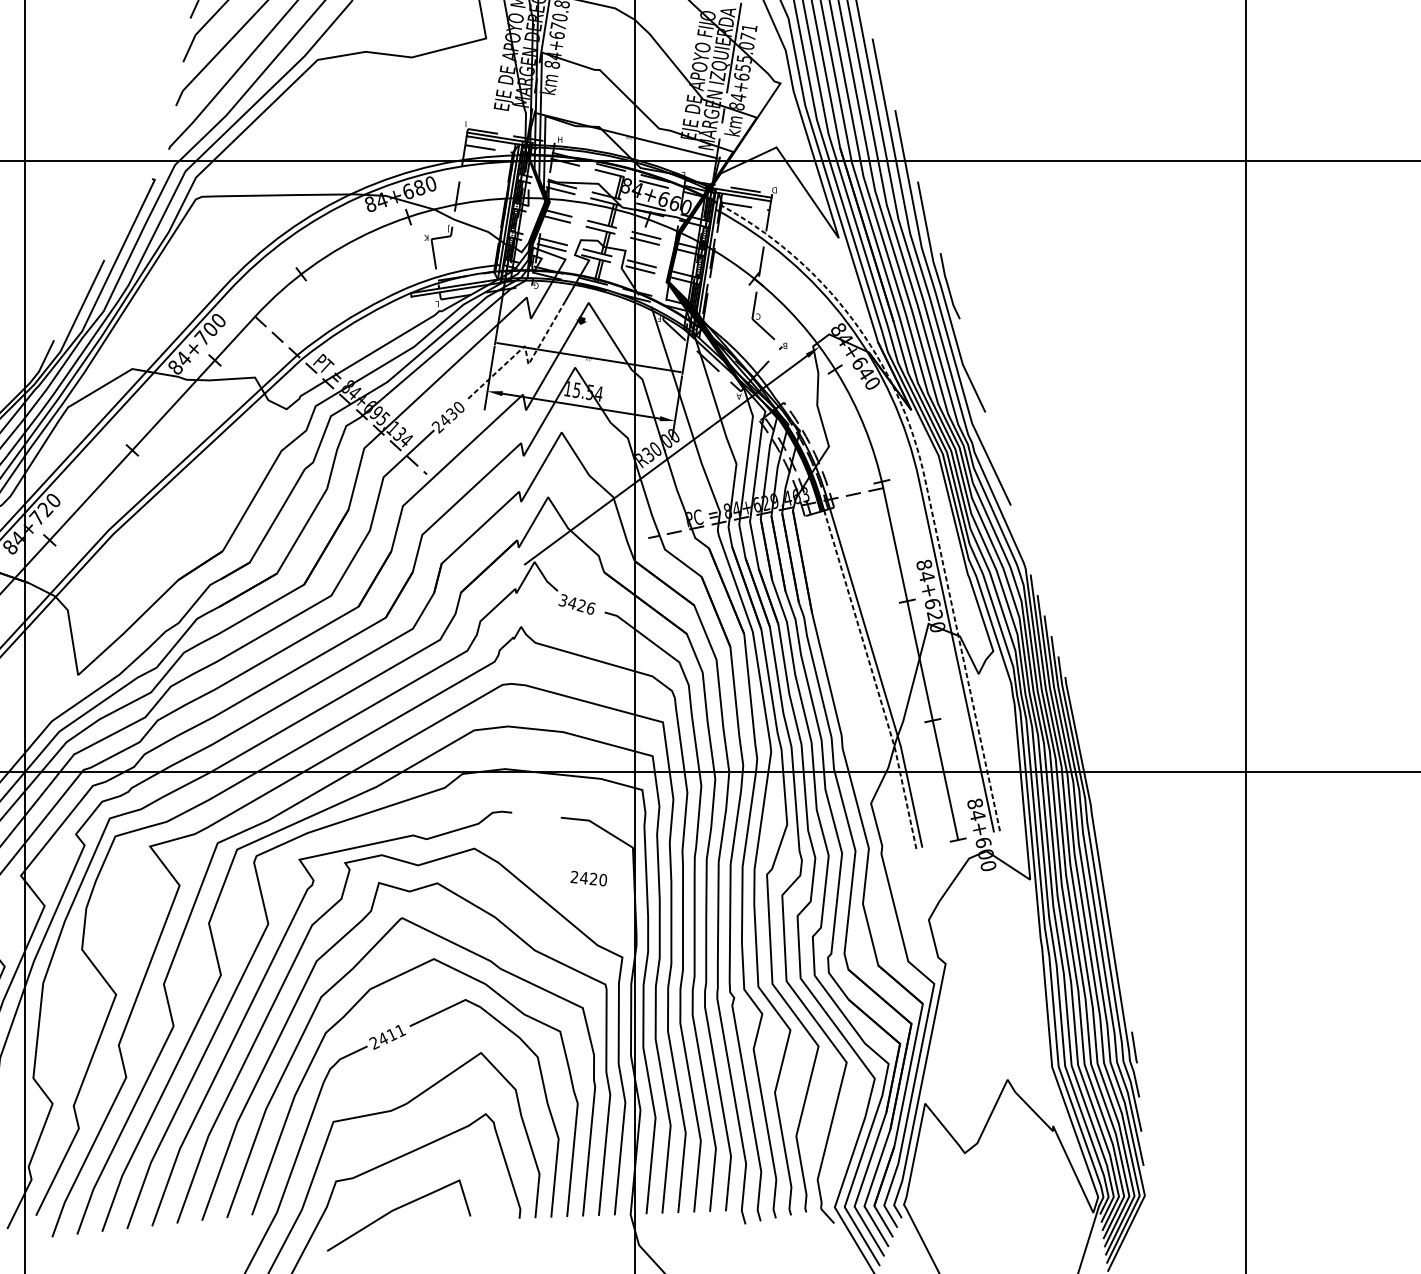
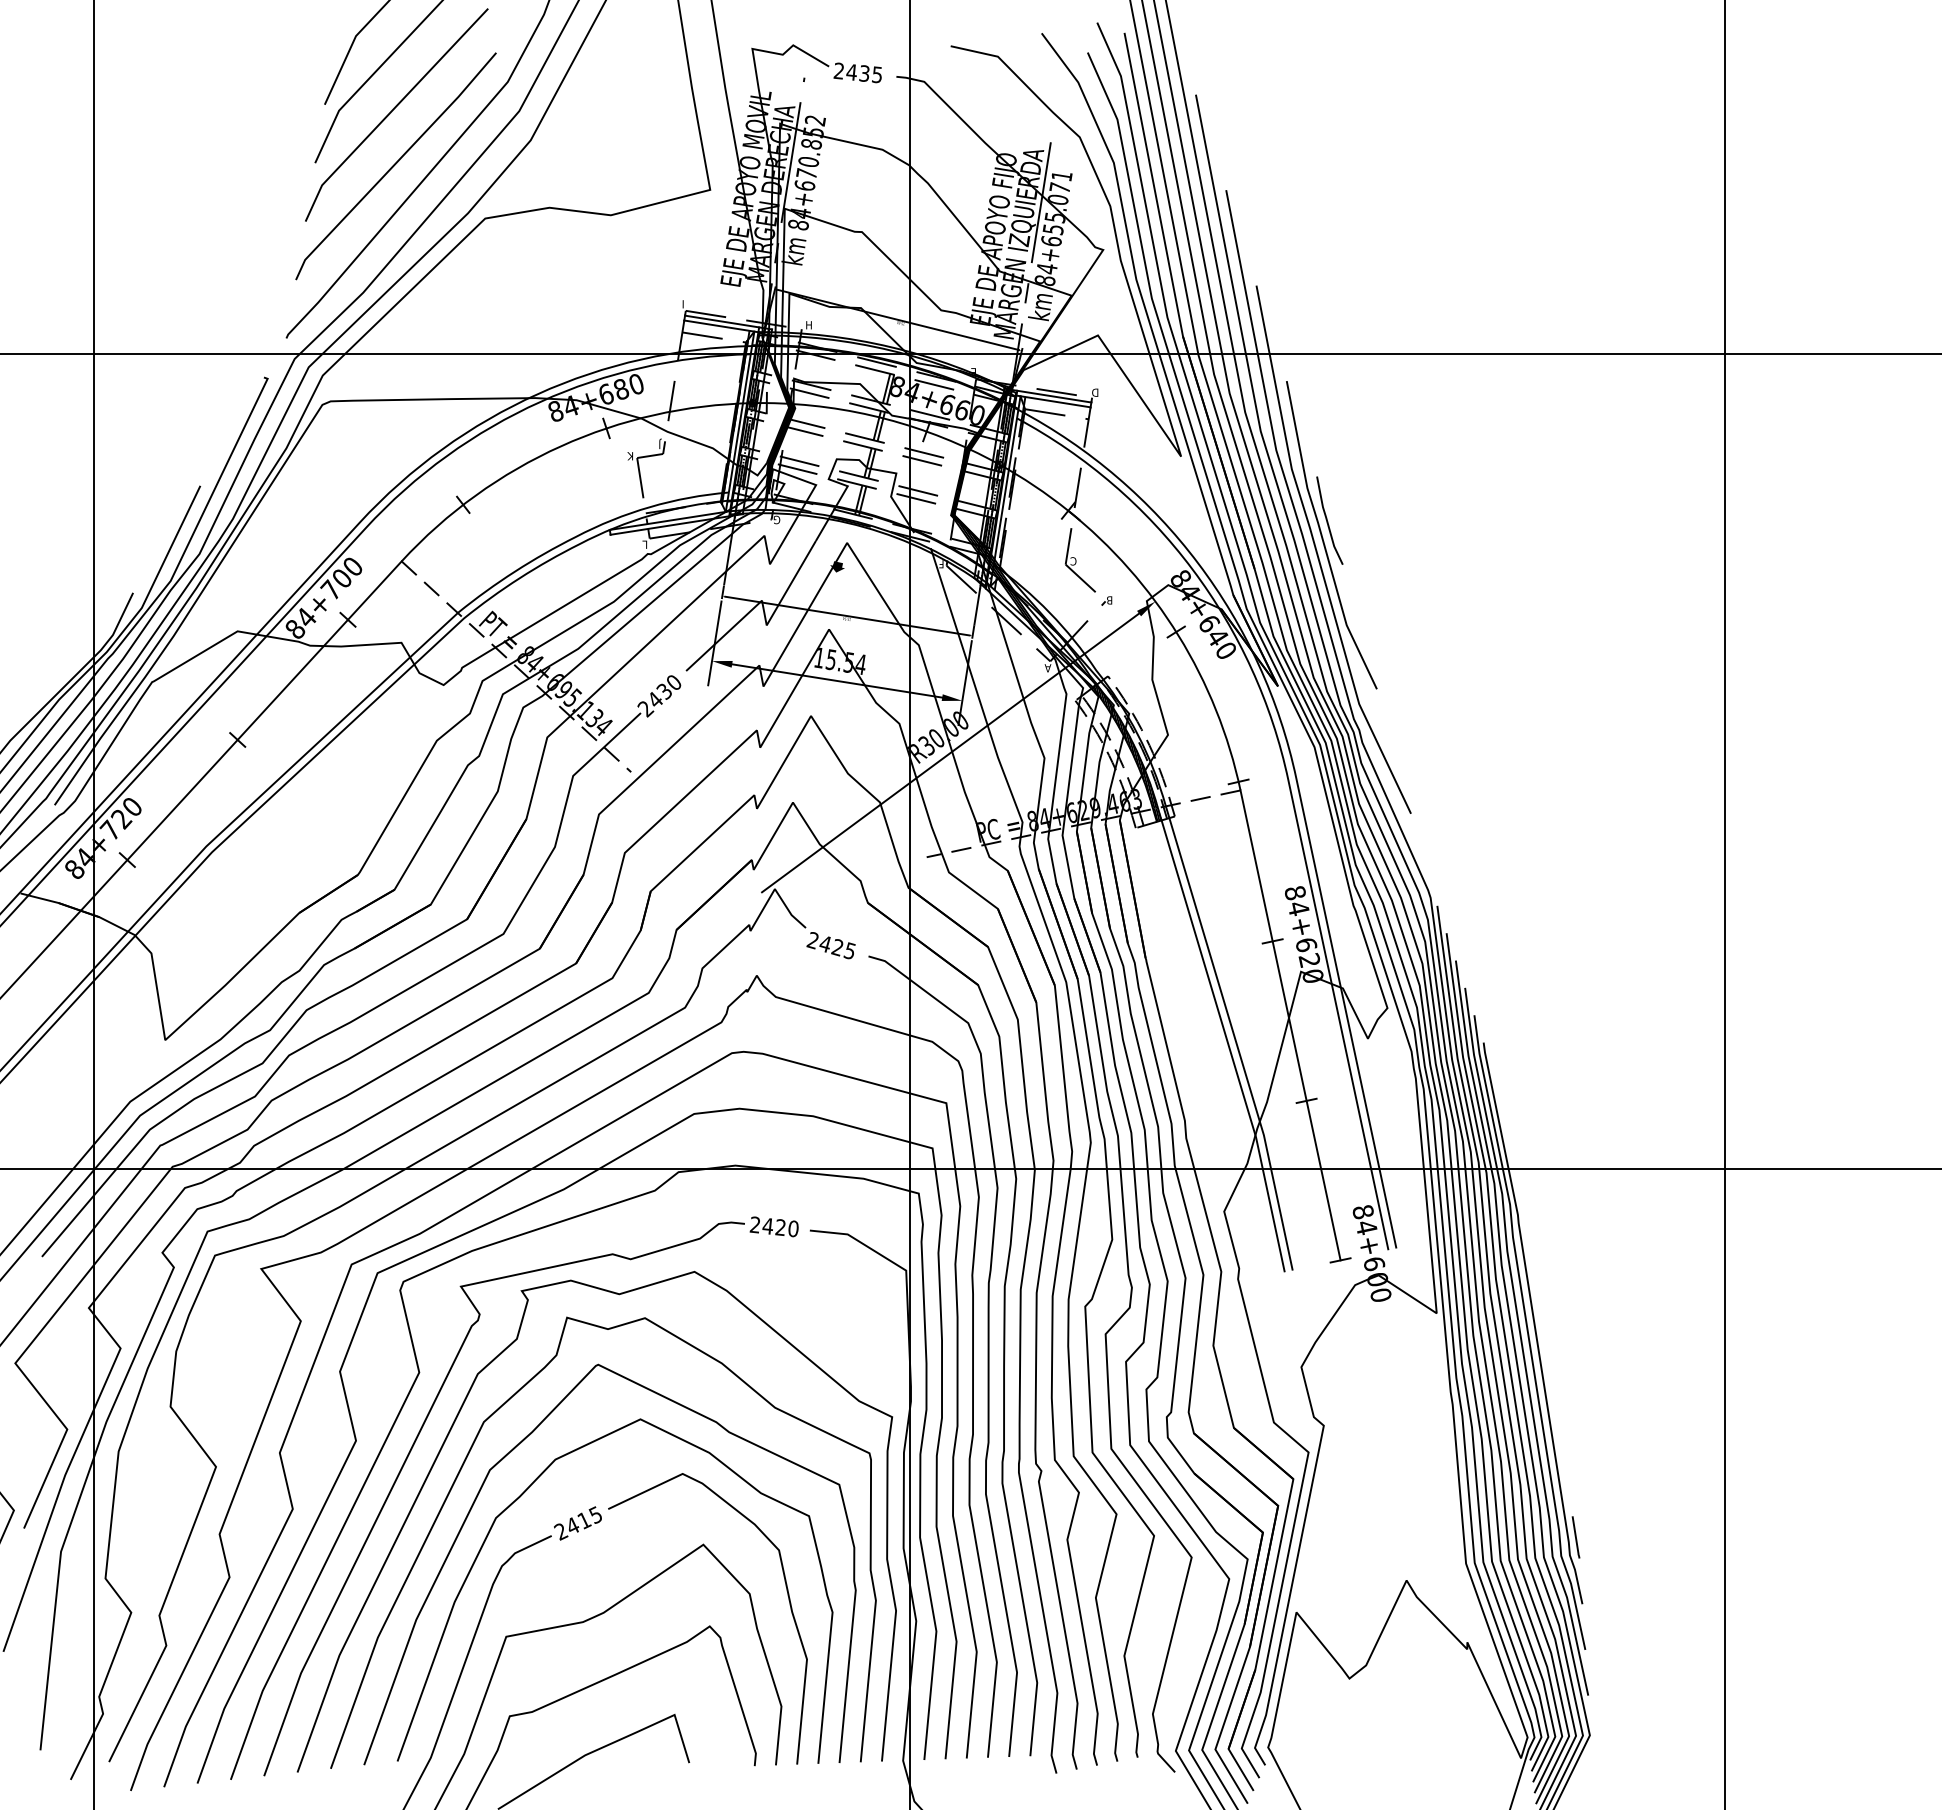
line: (526, 353) -> (763, 610), dashed -> solid
line: (922, 467) -> (1292, 762), dashed -> solid
text: (577, 604) -> (831, 945), 3426 -> 2425
line: (874, 679) -> (1228, 1045), dashed -> solid
text: (588, 878) -> (773, 1226), moved
text: (400, 1030) -> (595, 1514), 2411 -> 2415

